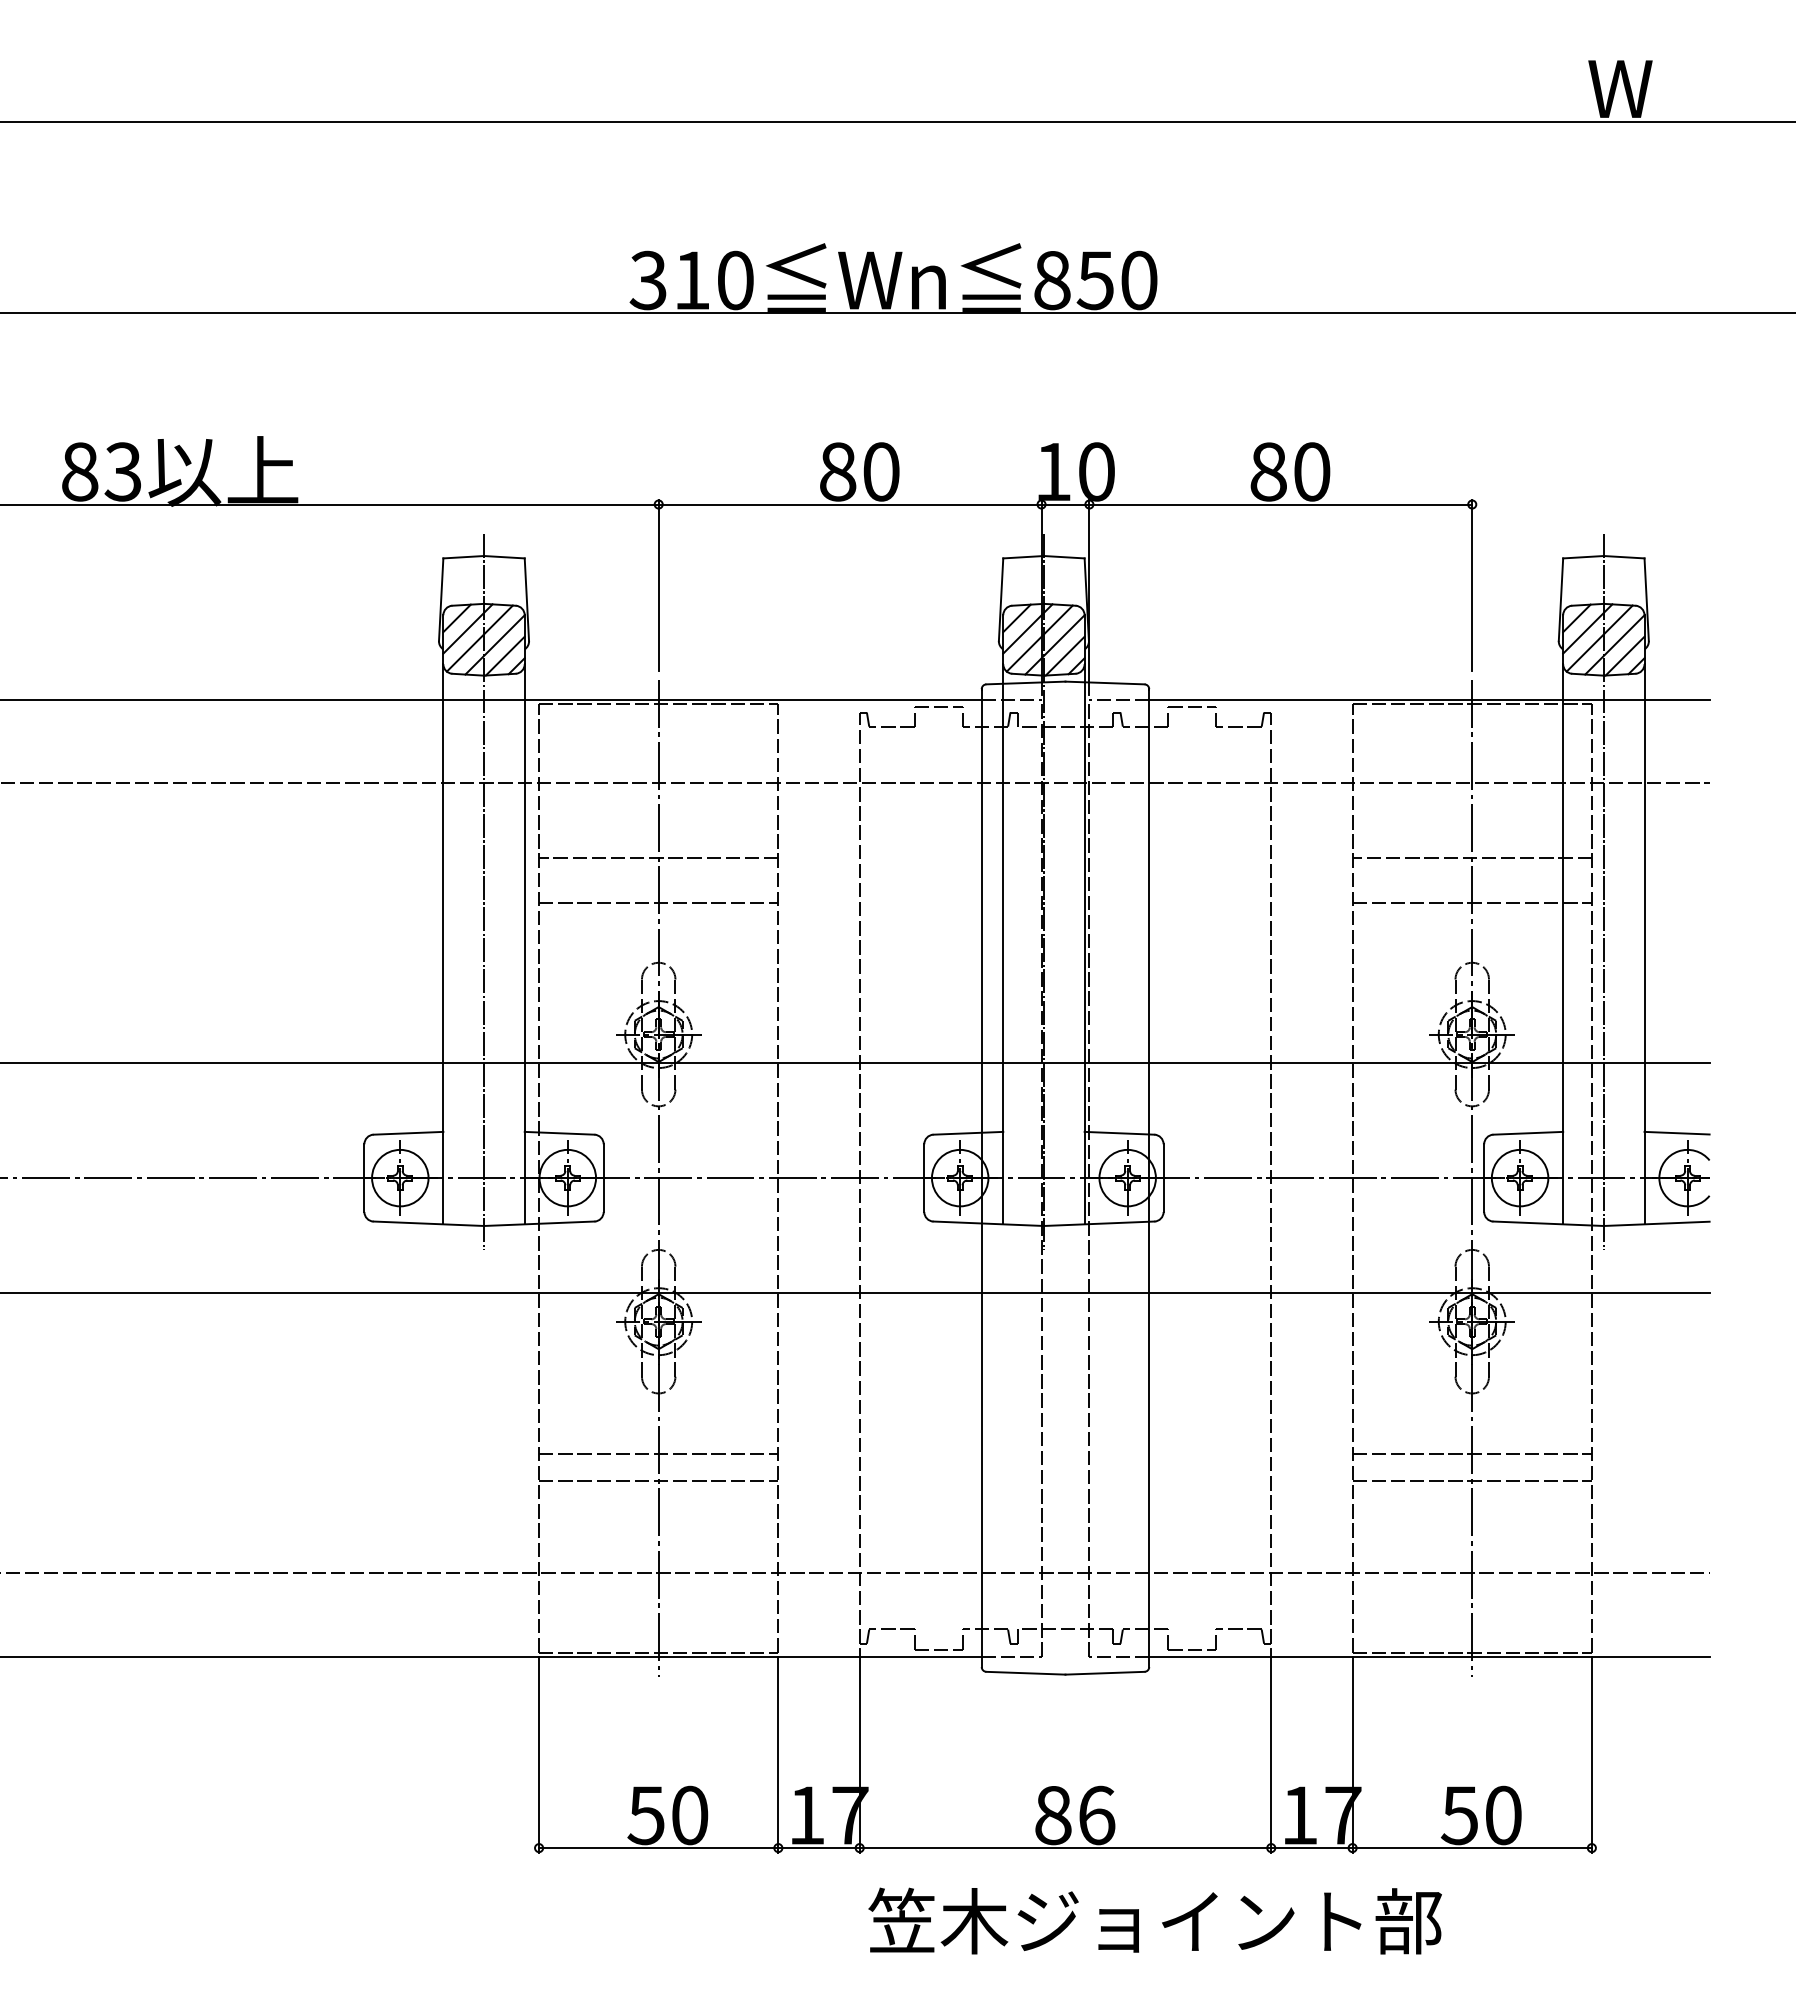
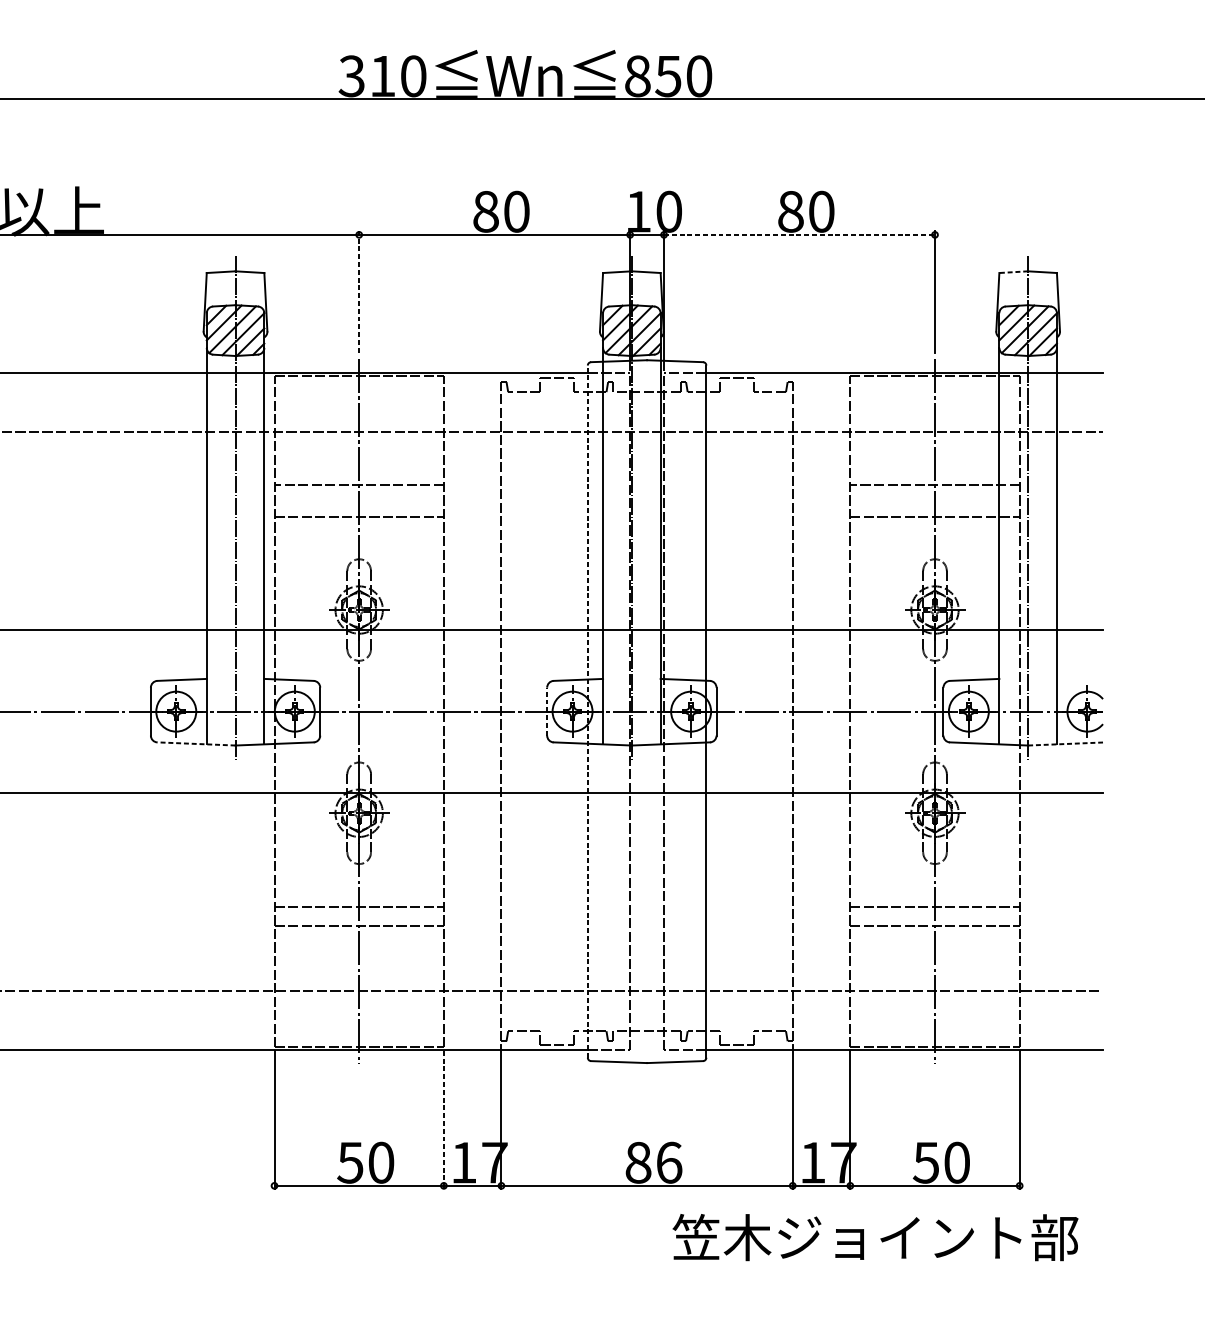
line: (1281, 504) -> (799, 234), solid -> dashed
line: (1583, 557) -> (1013, 272), solid -> dashed
line: (658, 585) -> (359, 292), solid -> dashed
line: (1676, 1132) -> (1079, 679), removed
line: (924, 1178) -> (547, 711), solid -> dashed
line: (981, 1178) -> (587, 711), solid -> dashed
line: (428, 1223) -> (196, 743), solid -> dashed
line: (1656, 1223) -> (1065, 743), solid -> dashed
line: (778, 1755) -> (443, 1120), solid -> dashed
text: (1154, 1920) -> (875, 1237), moved

